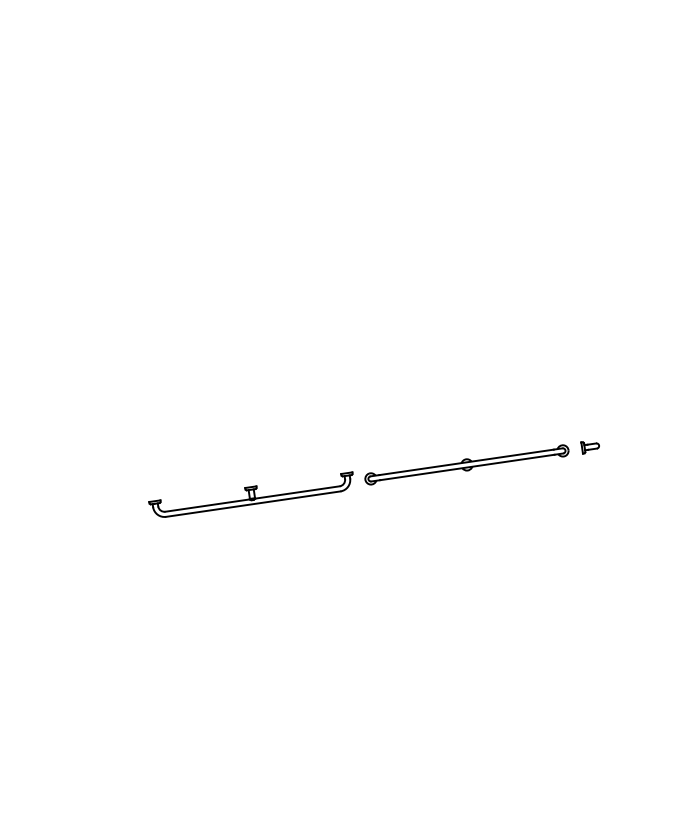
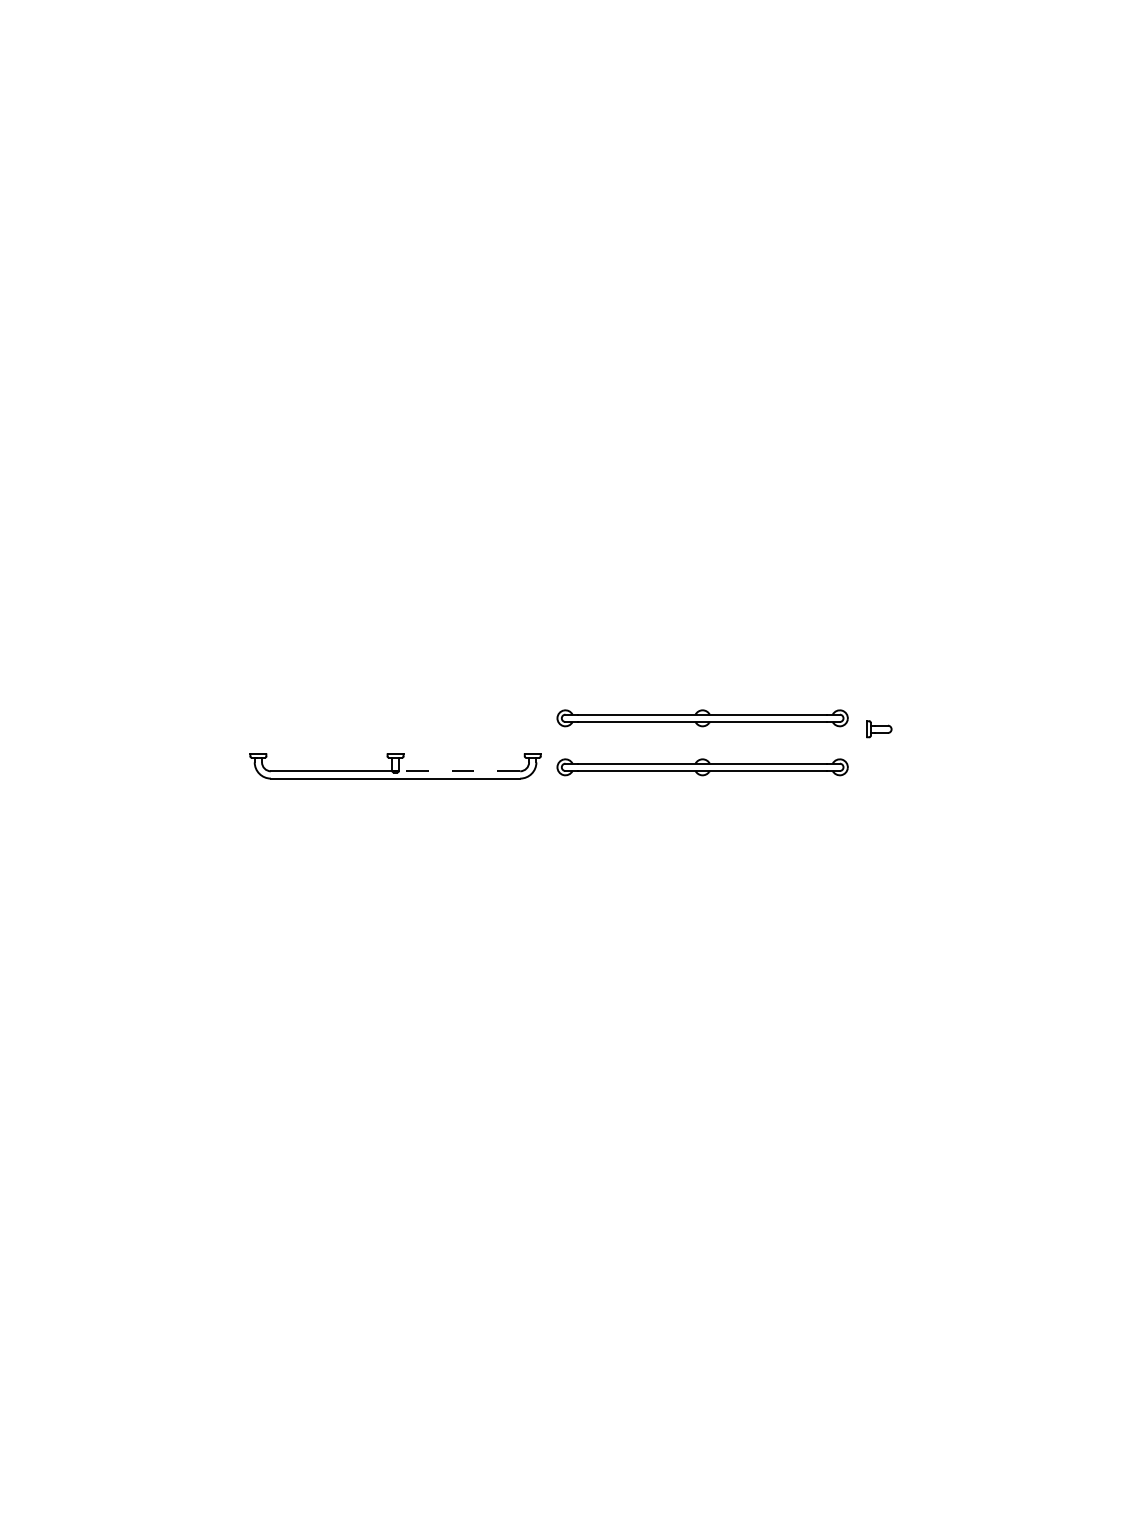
part: (461, 430) -> (702, 718), added
part: (590, 446) -> (879, 729), moved
line: (297, 492) -> (459, 771), solid -> dashed

